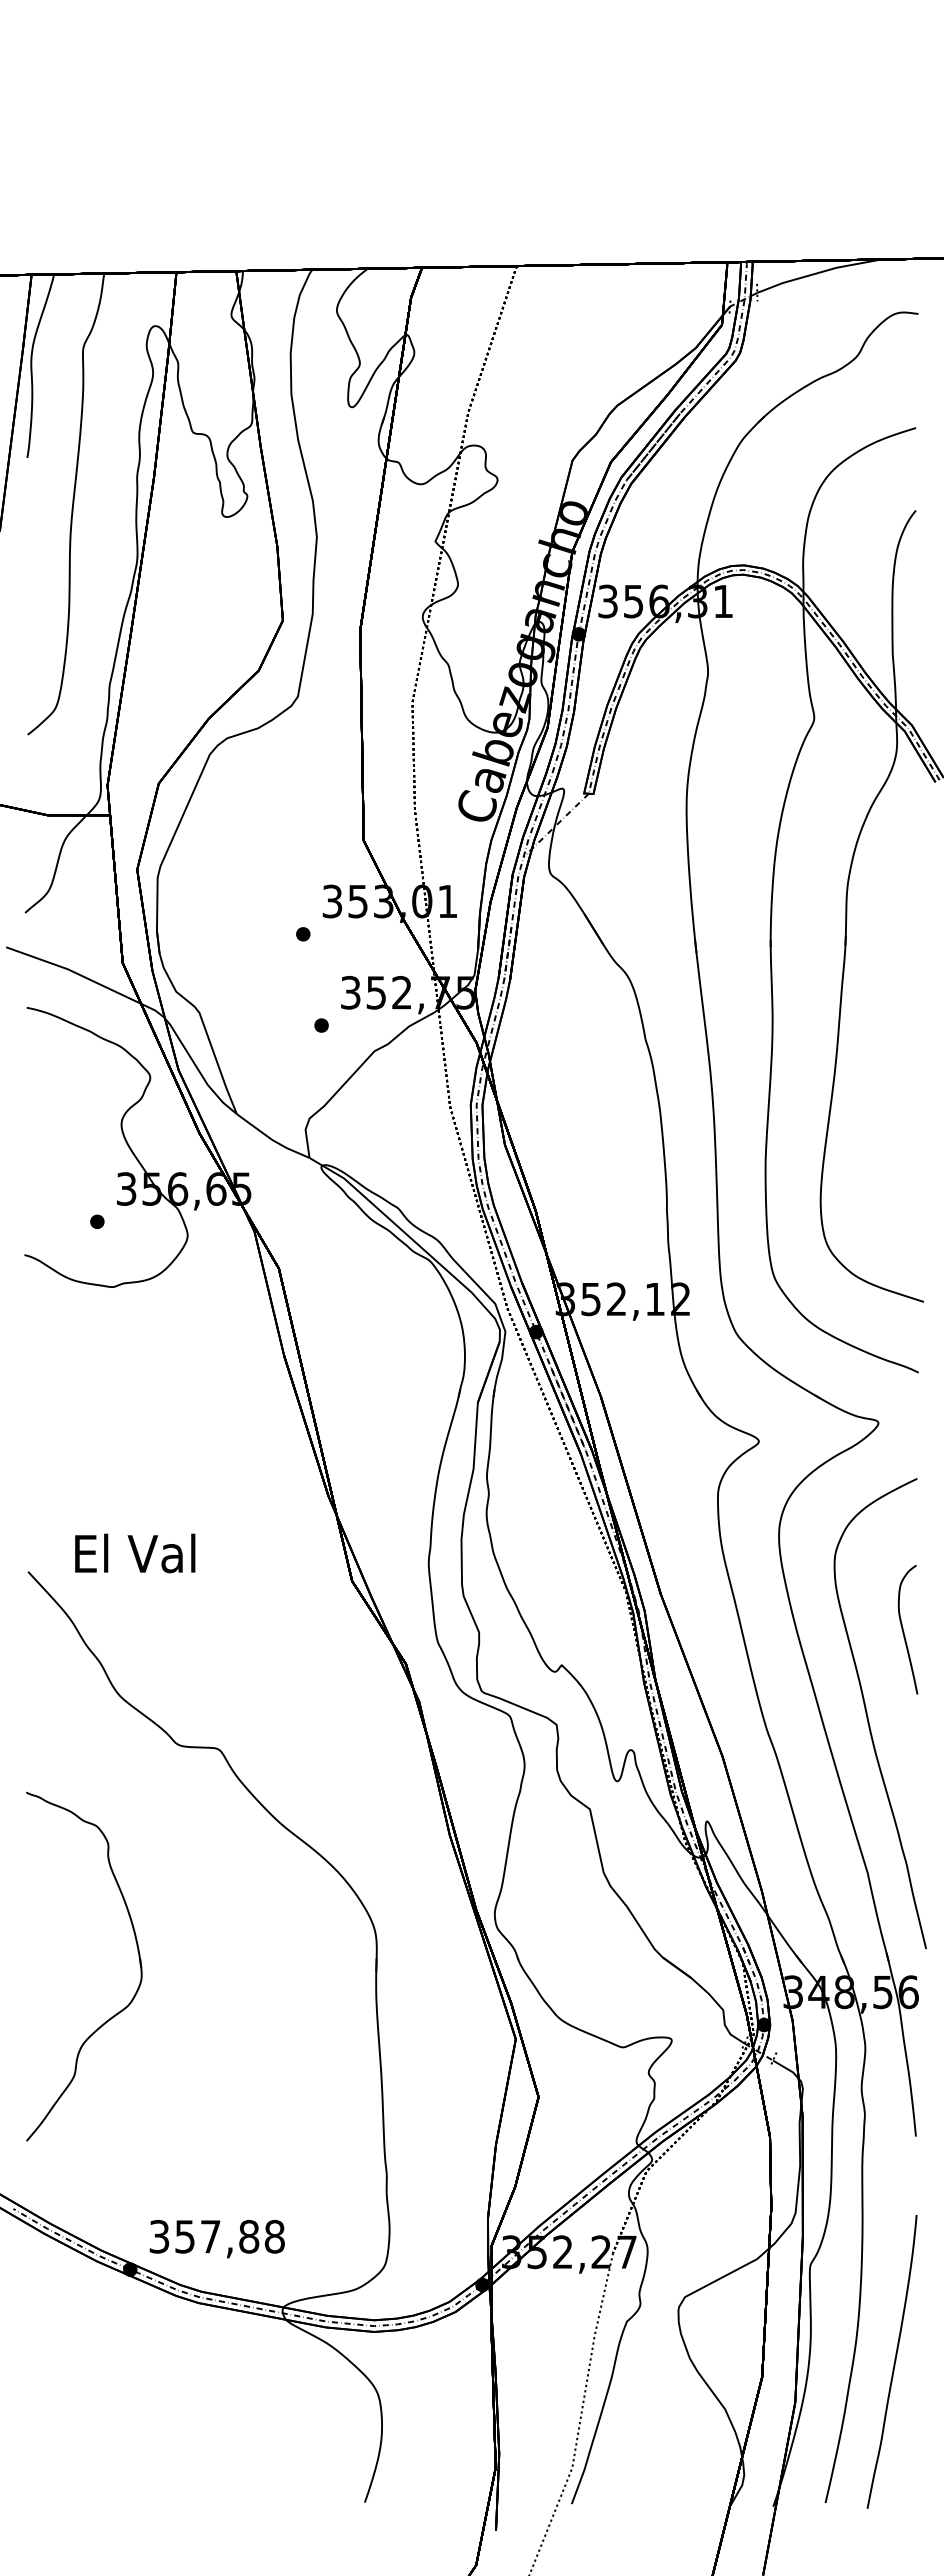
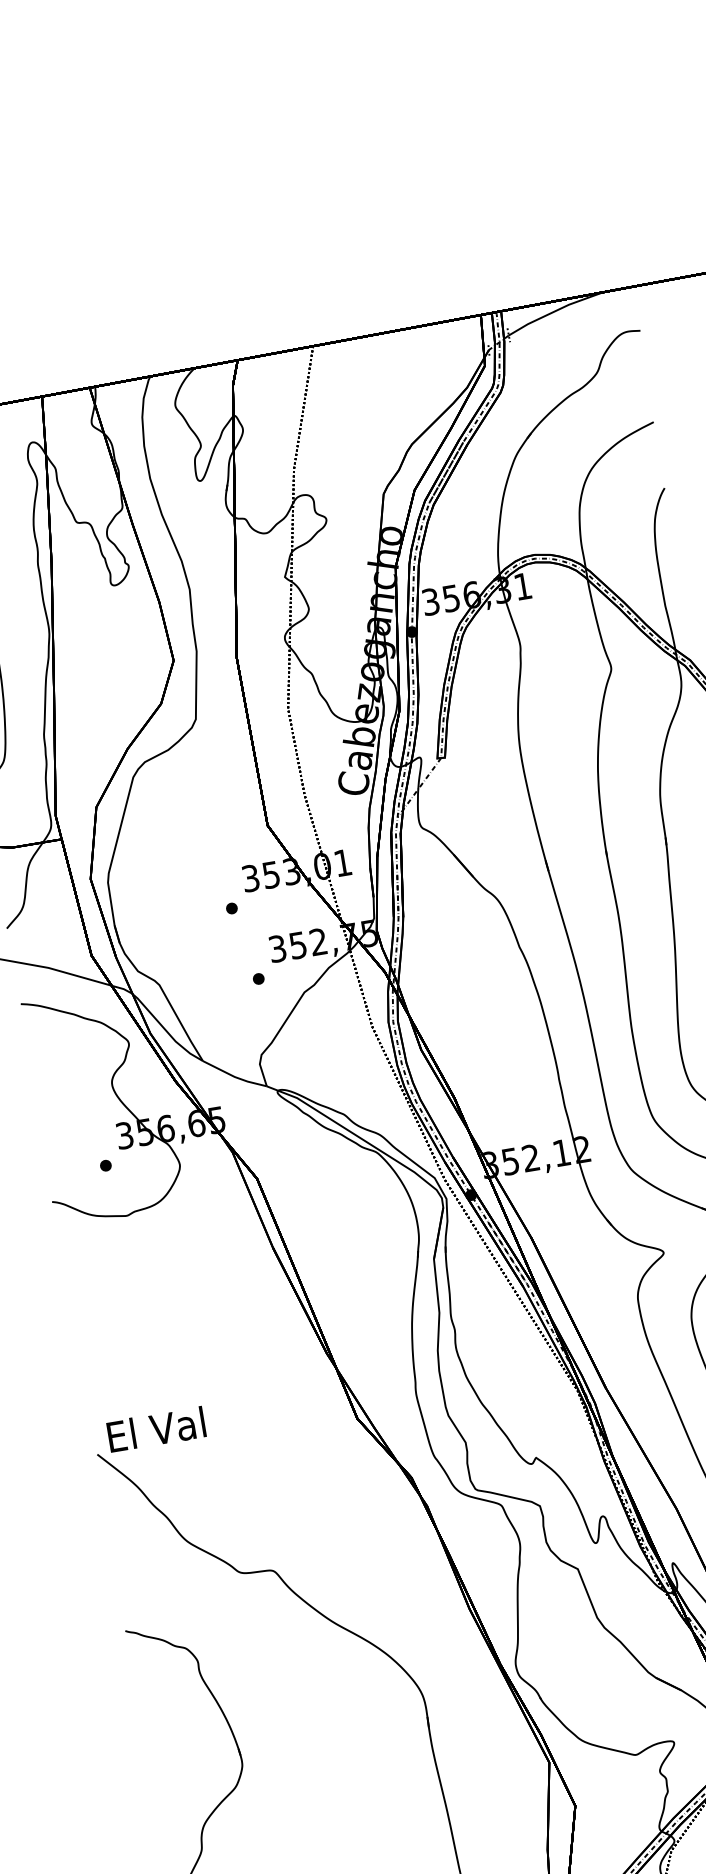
text: (135, 1553) -> (156, 1429), moved

